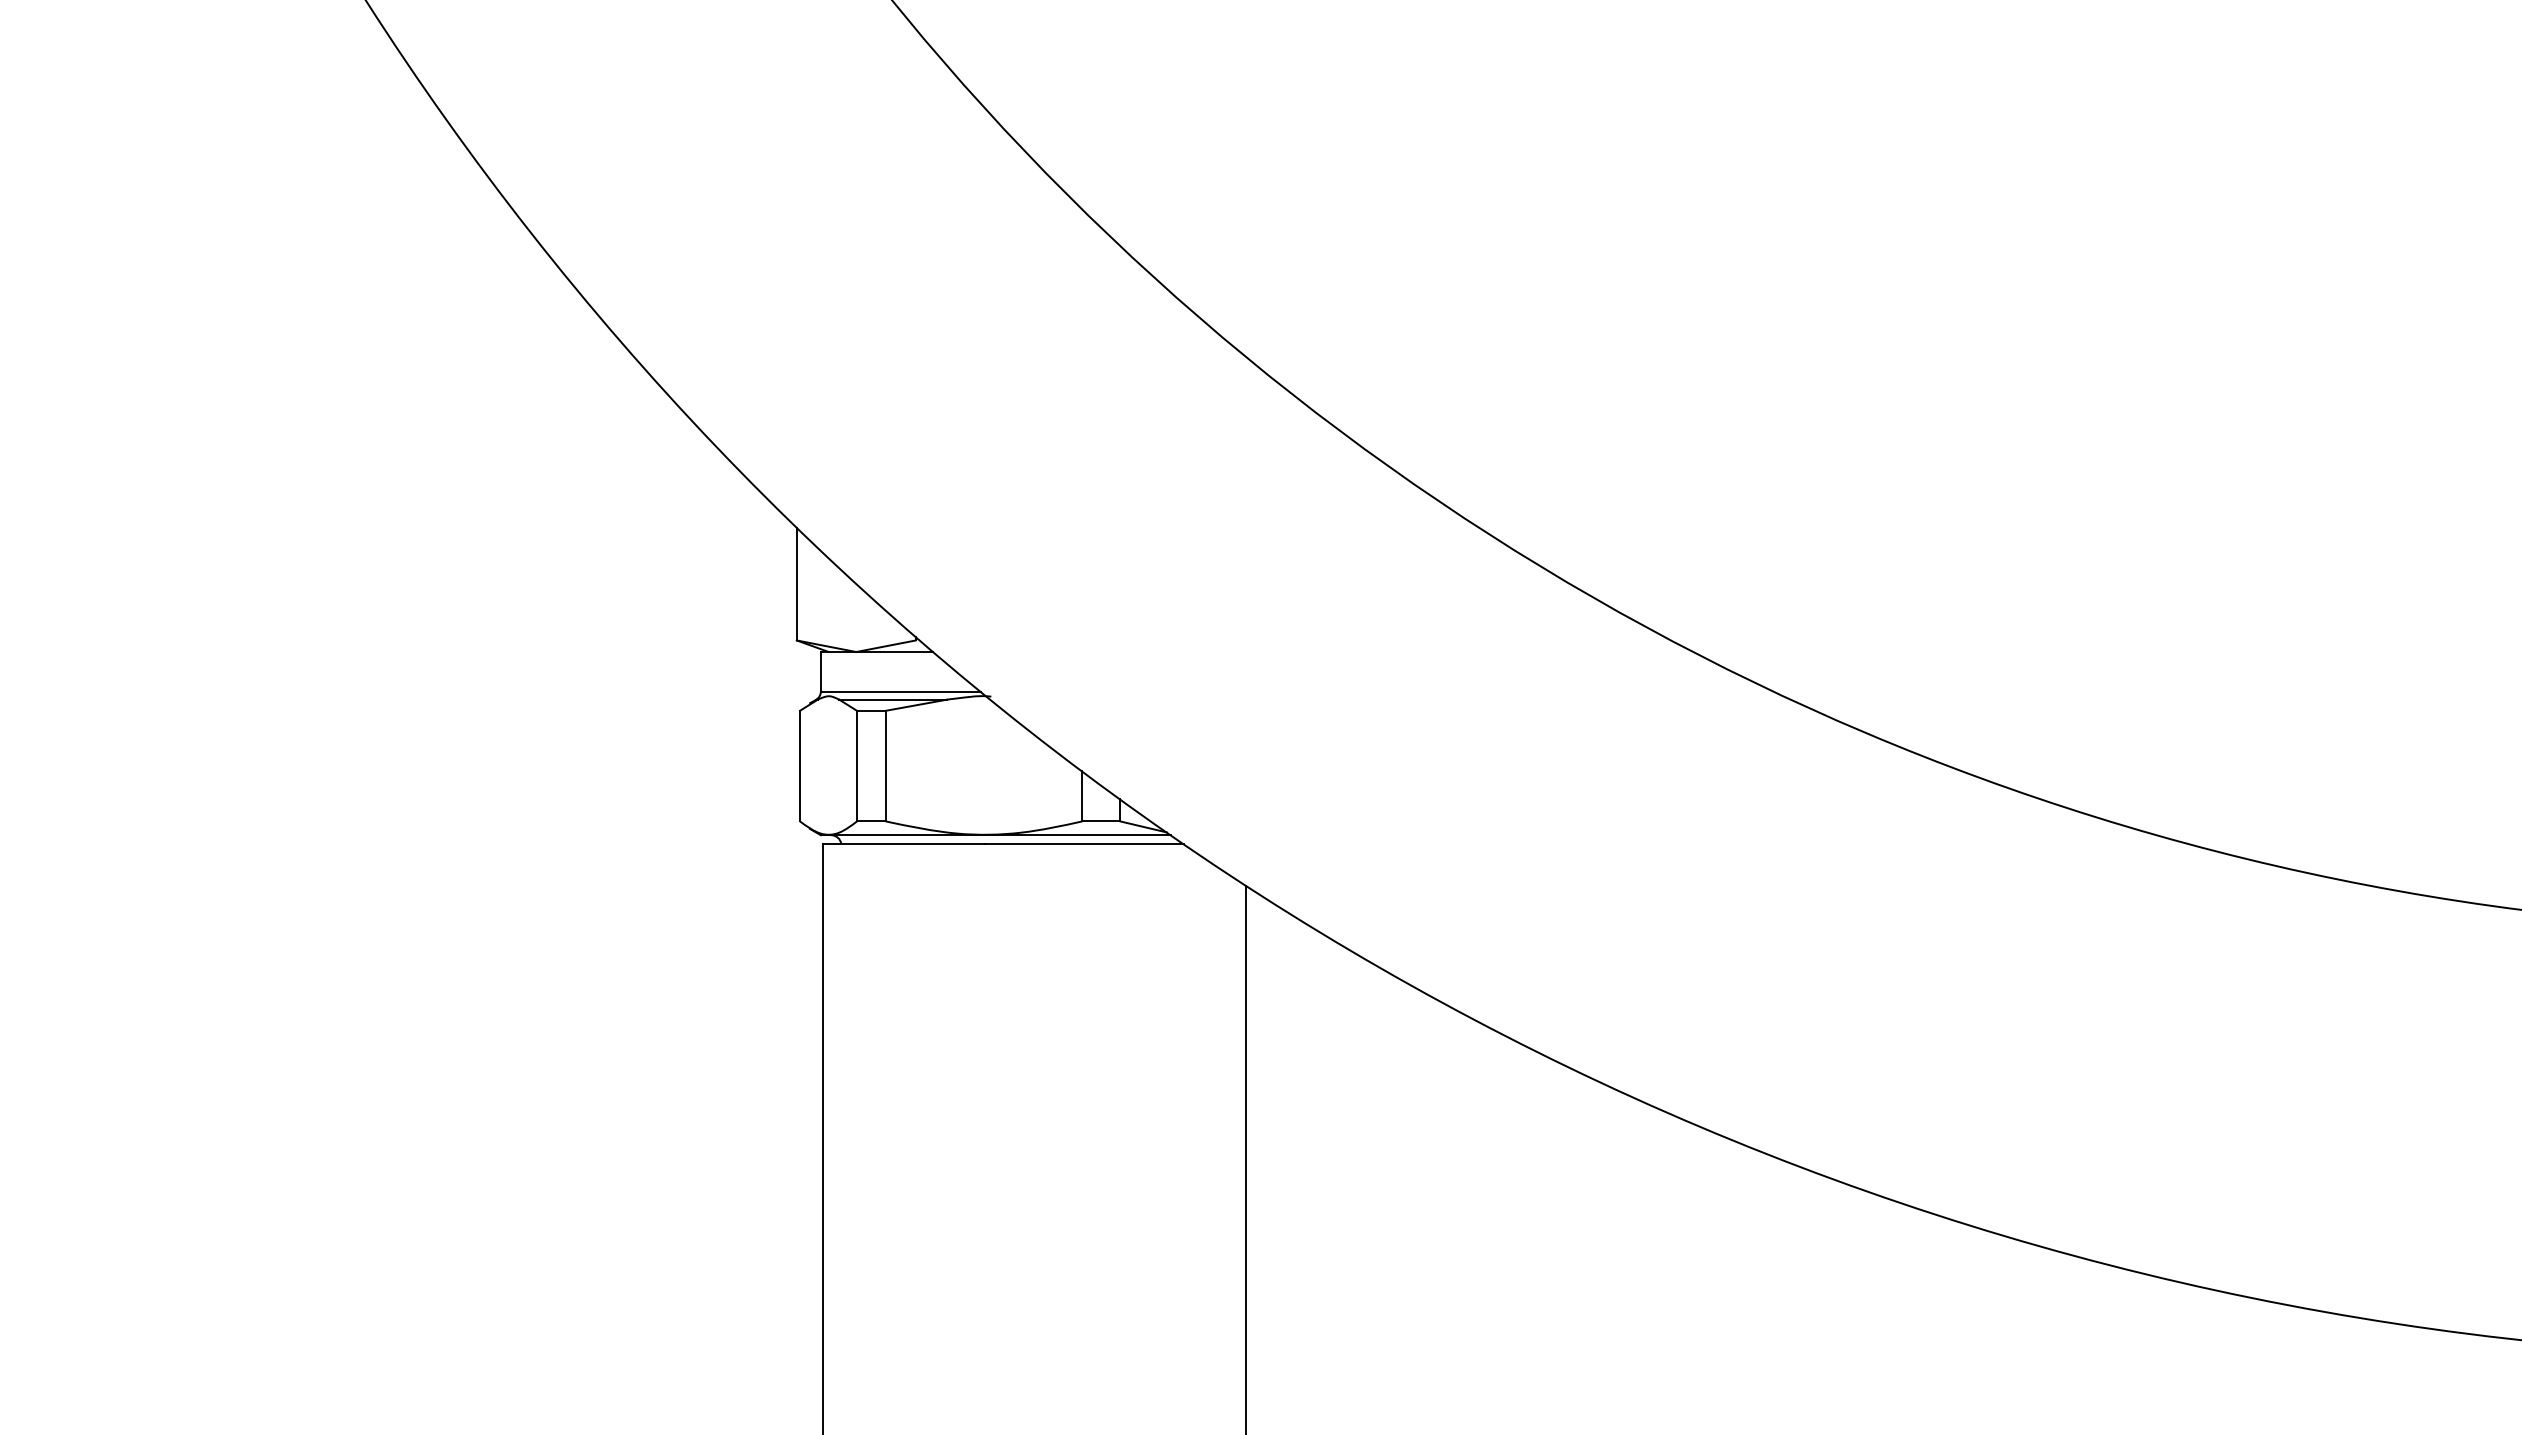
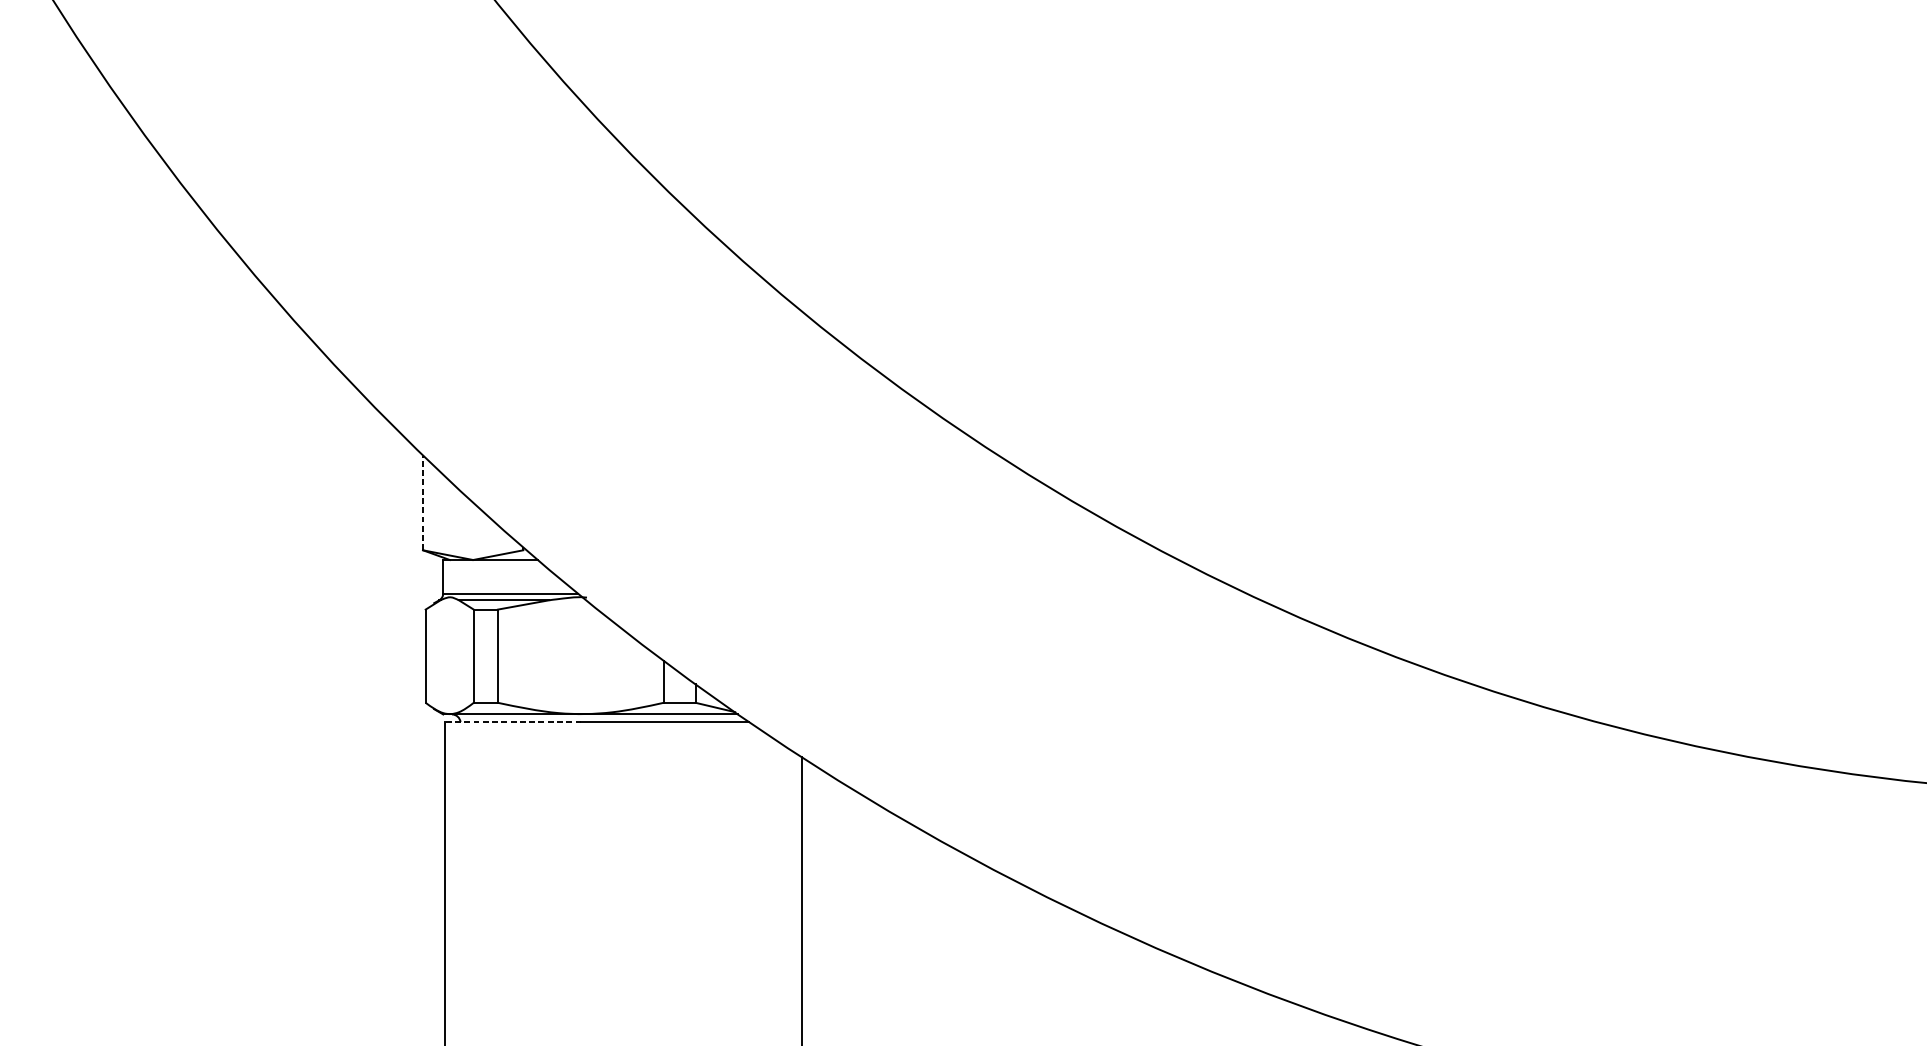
line: (796, 583) -> (422, 502), solid -> dashed
line: (903, 844) -> (512, 722), solid -> dashed

